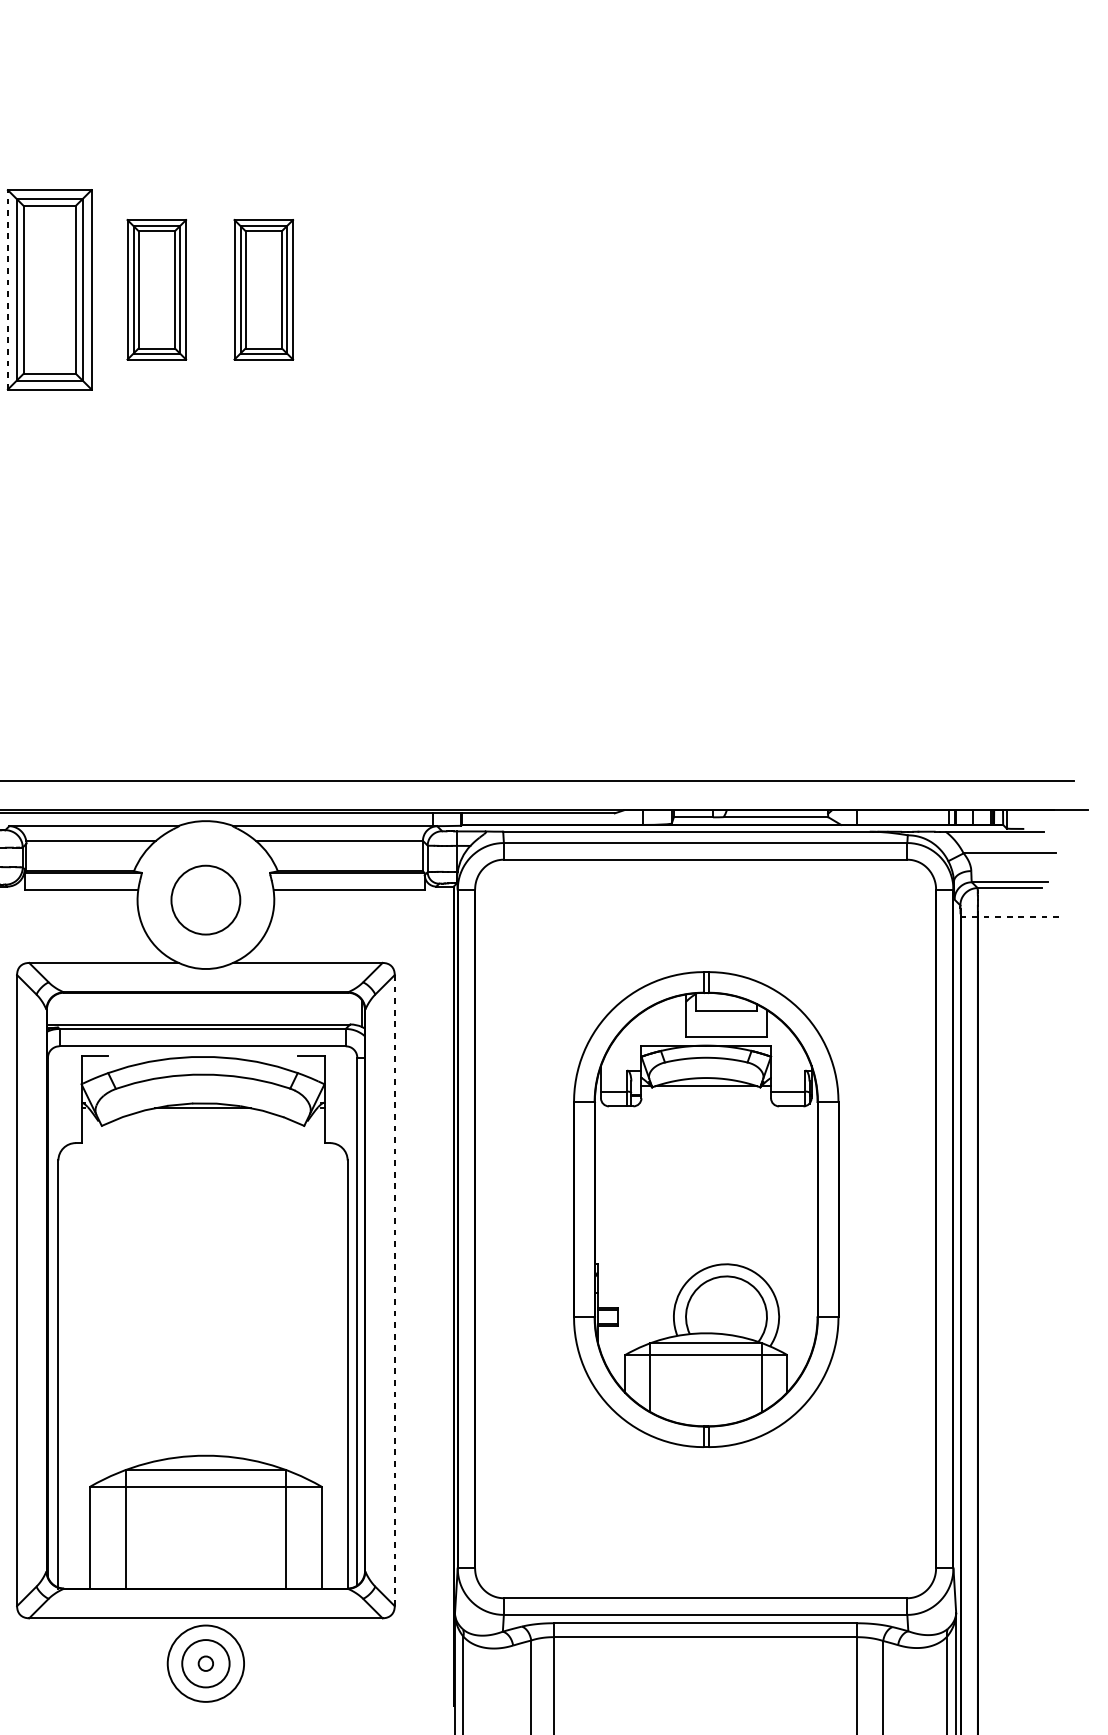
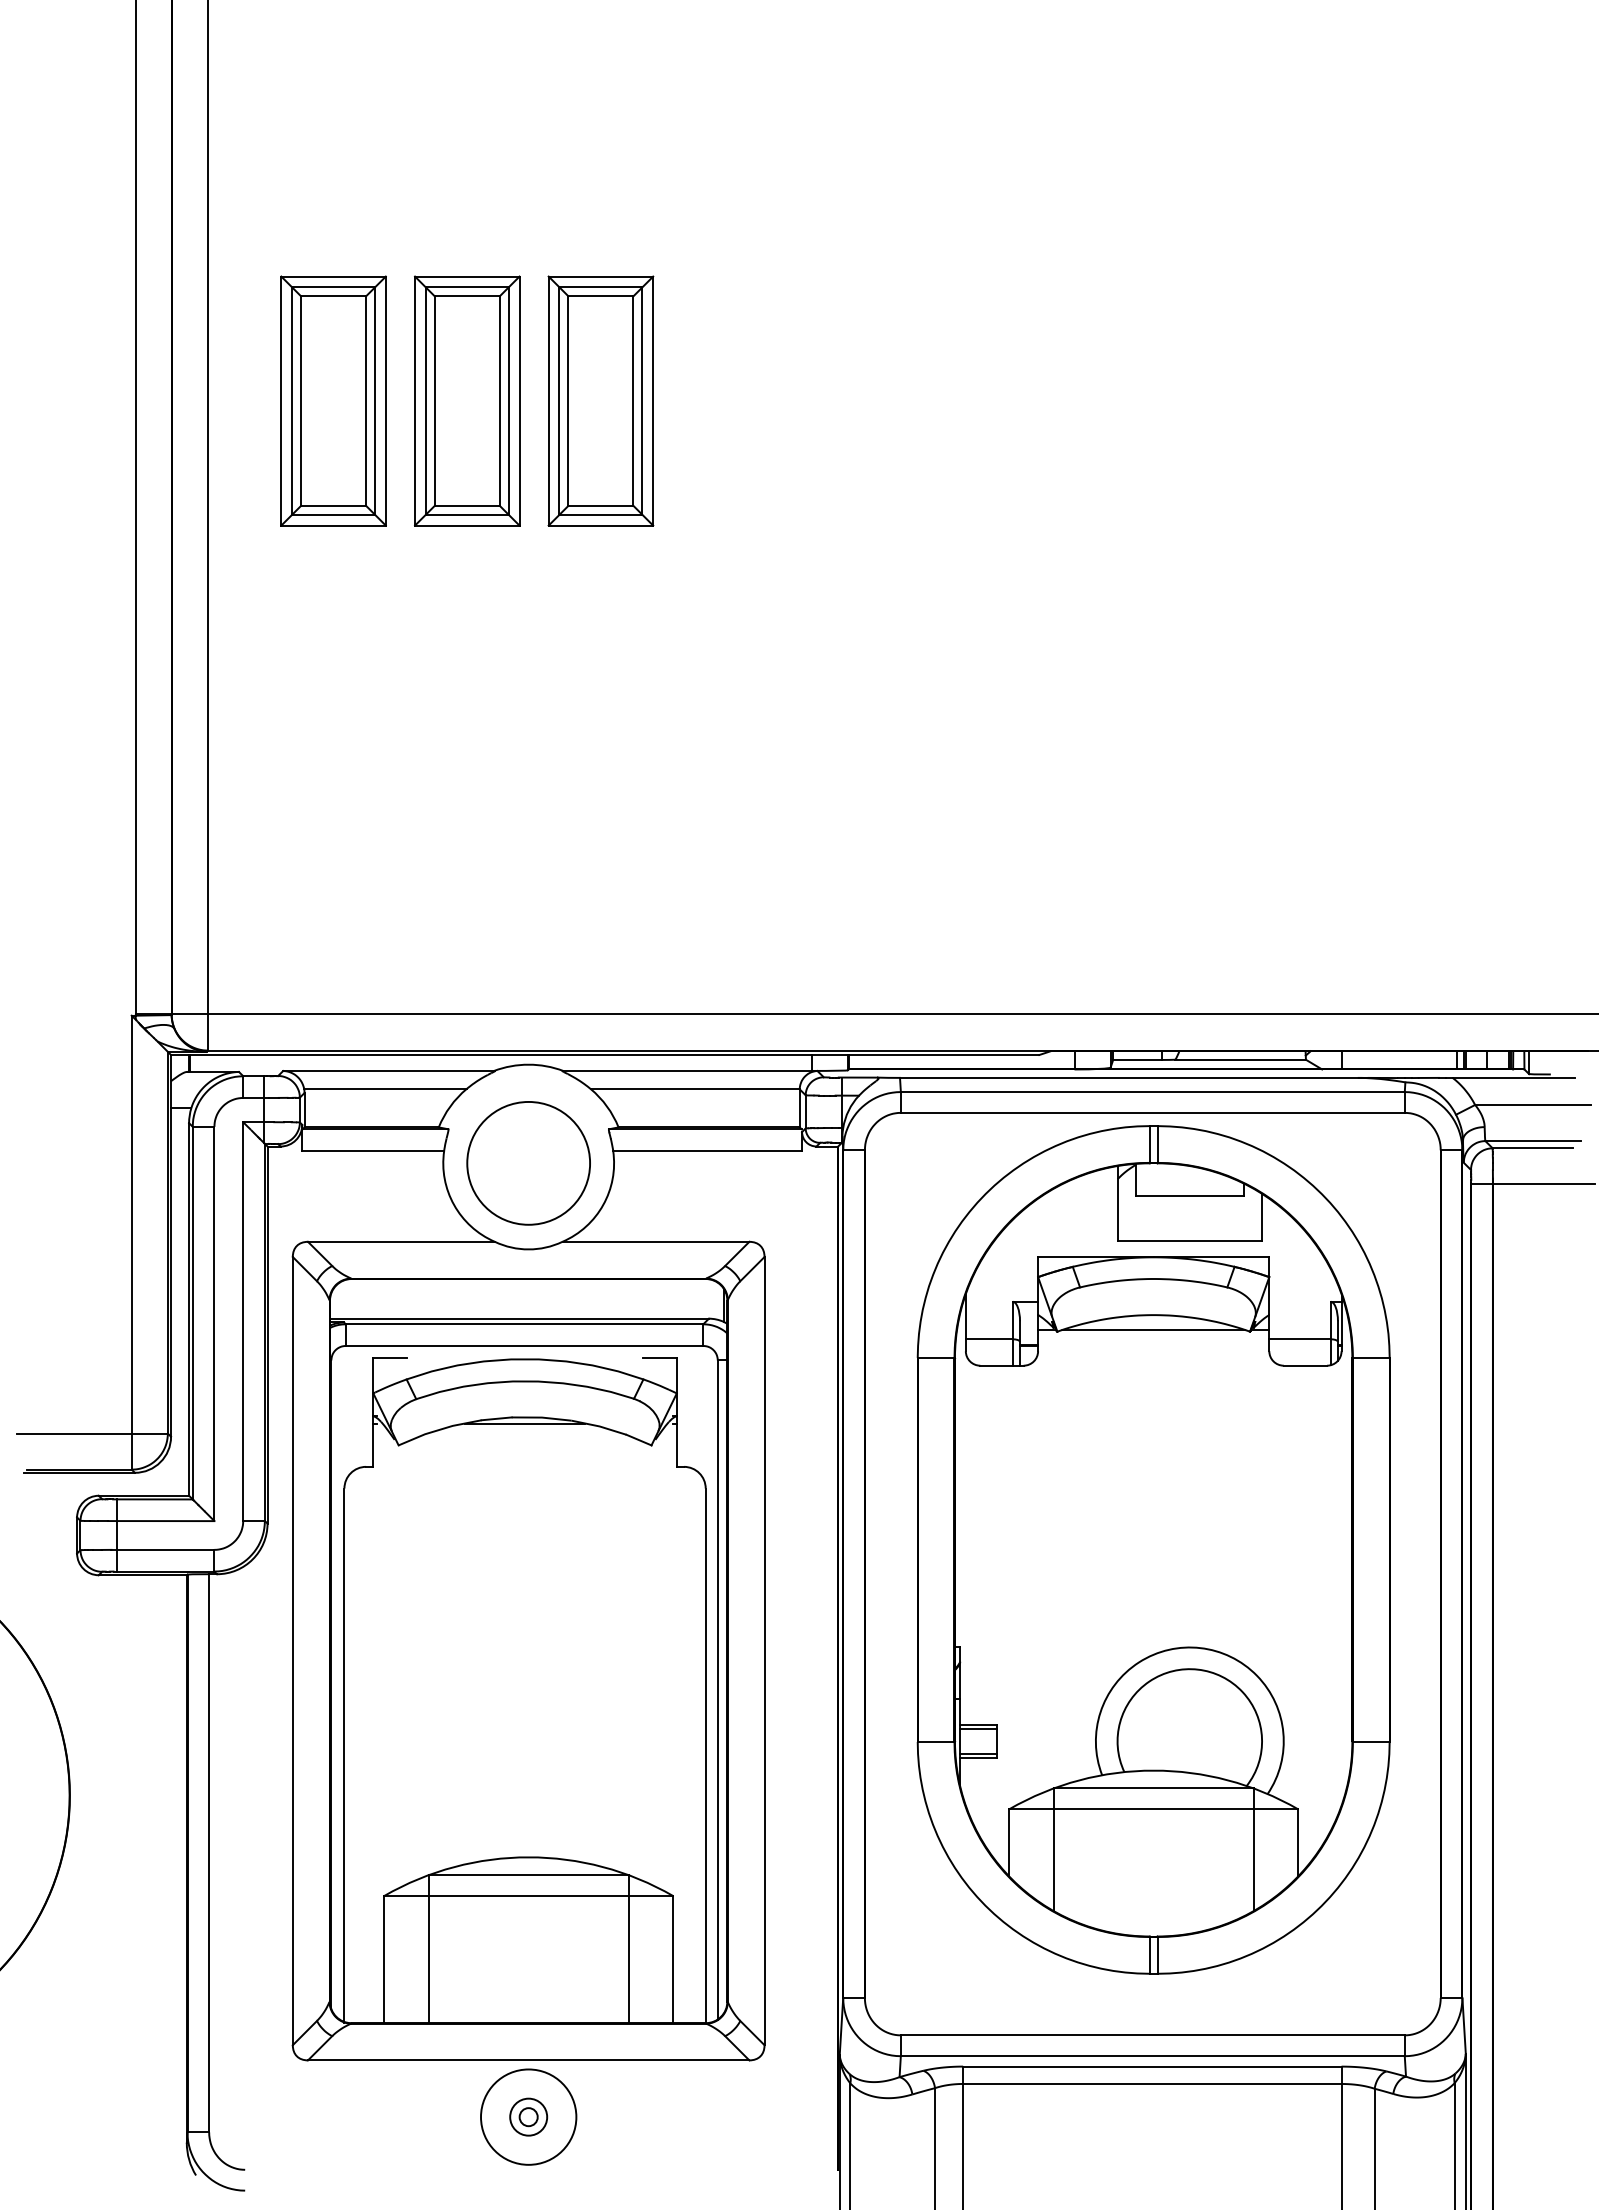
line: (8, 289) -> (281, 400), dashed -> solid
part: (156, 289) -> (467, 400), size x1.43
part: (263, 289) -> (600, 400), size x1.43
circle: (205, 900) -> (528, 1163), size x1.43
line: (1010, 917) -> (1533, 1184), dashed -> solid
part: (706, 1209) -> (1153, 1549), size x1.43
line: (394, 1290) -> (764, 1651), dashed -> solid
circle: (205, 1663) -> (528, 2116), size x0.62

